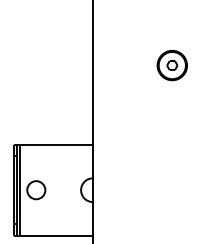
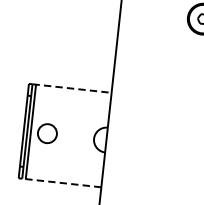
line: (55, 144) -> (72, 88), solid -> dashed
line: (55, 235) -> (62, 183), solid -> dashed

